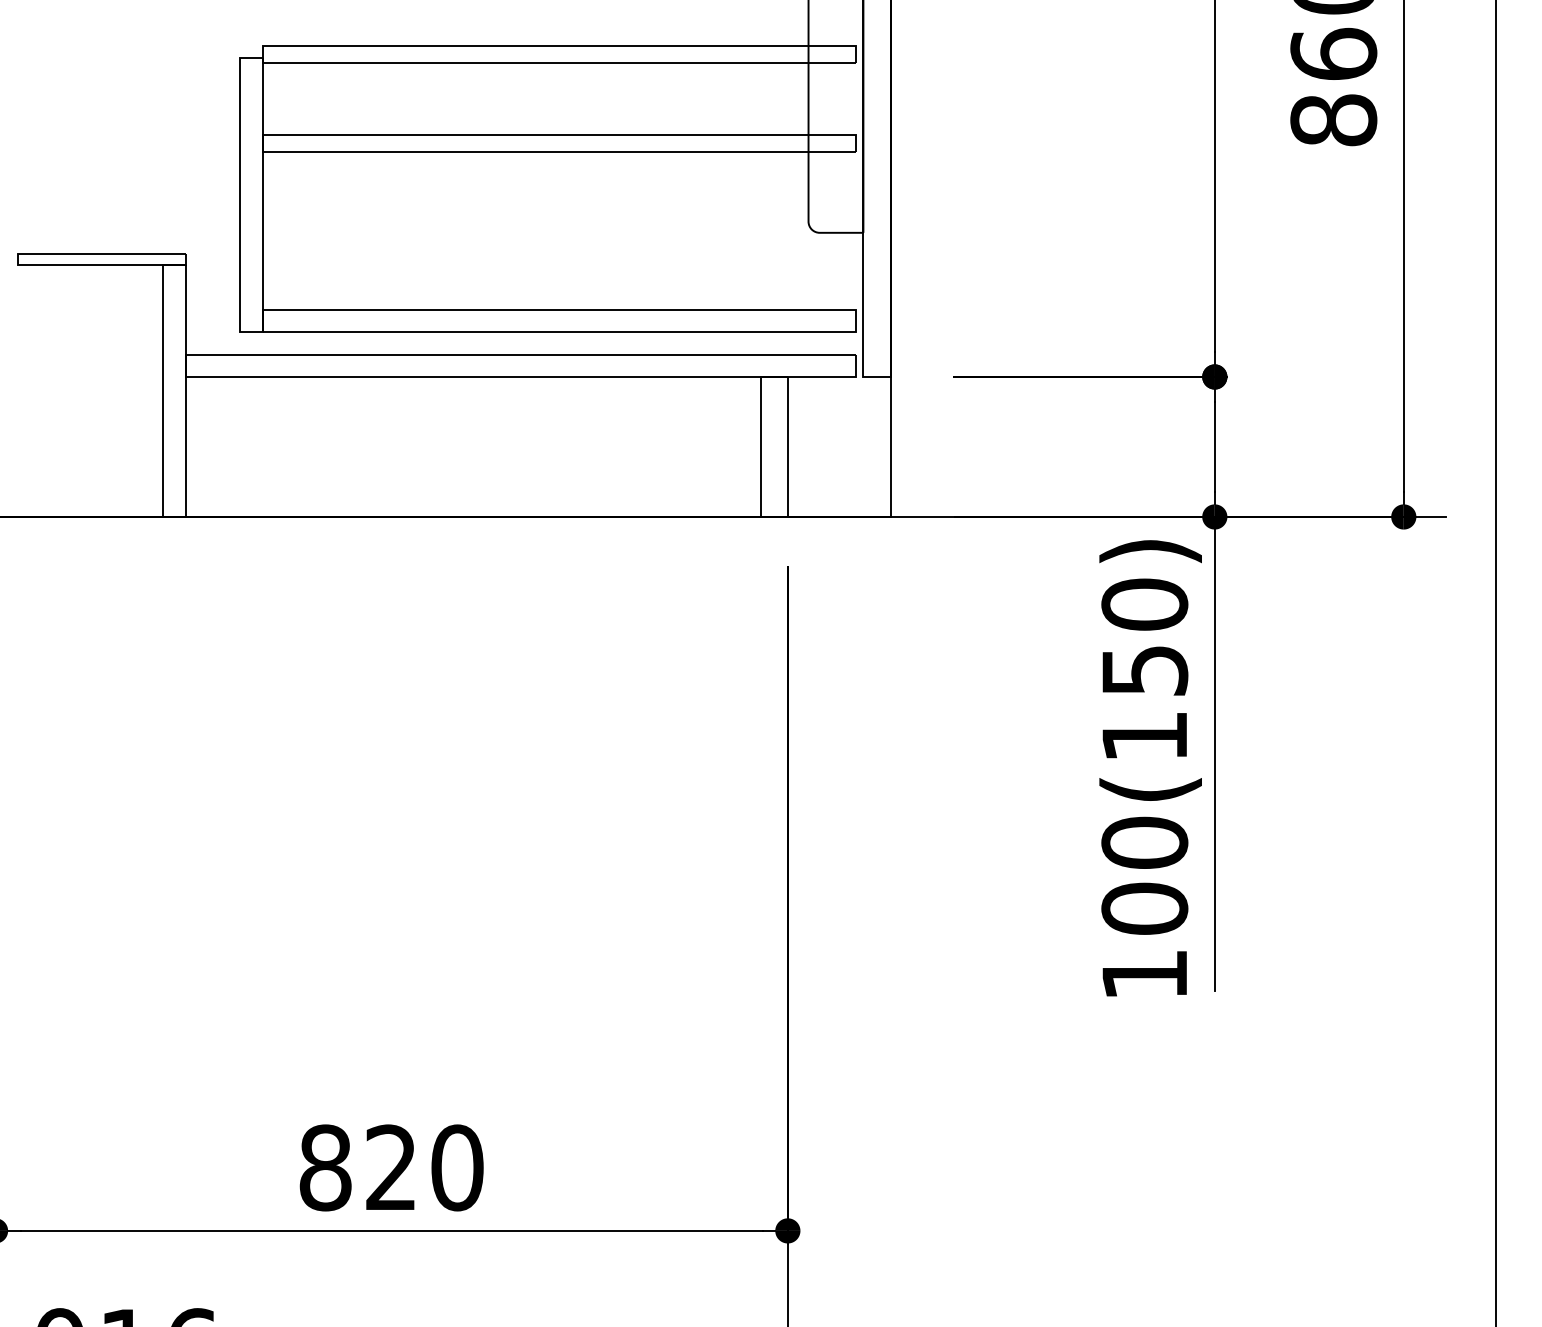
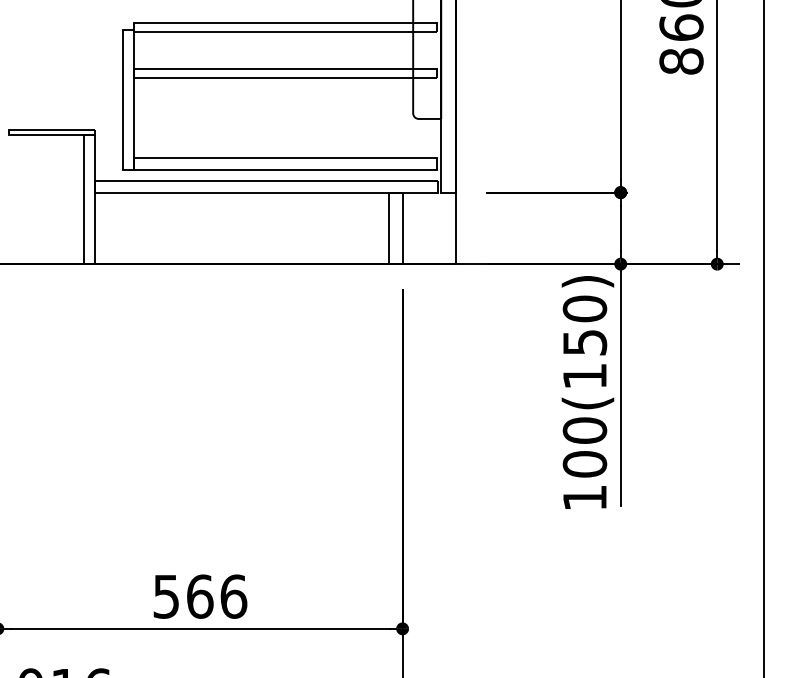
text: (392, 1167) -> (200, 596), 820 -> 566

